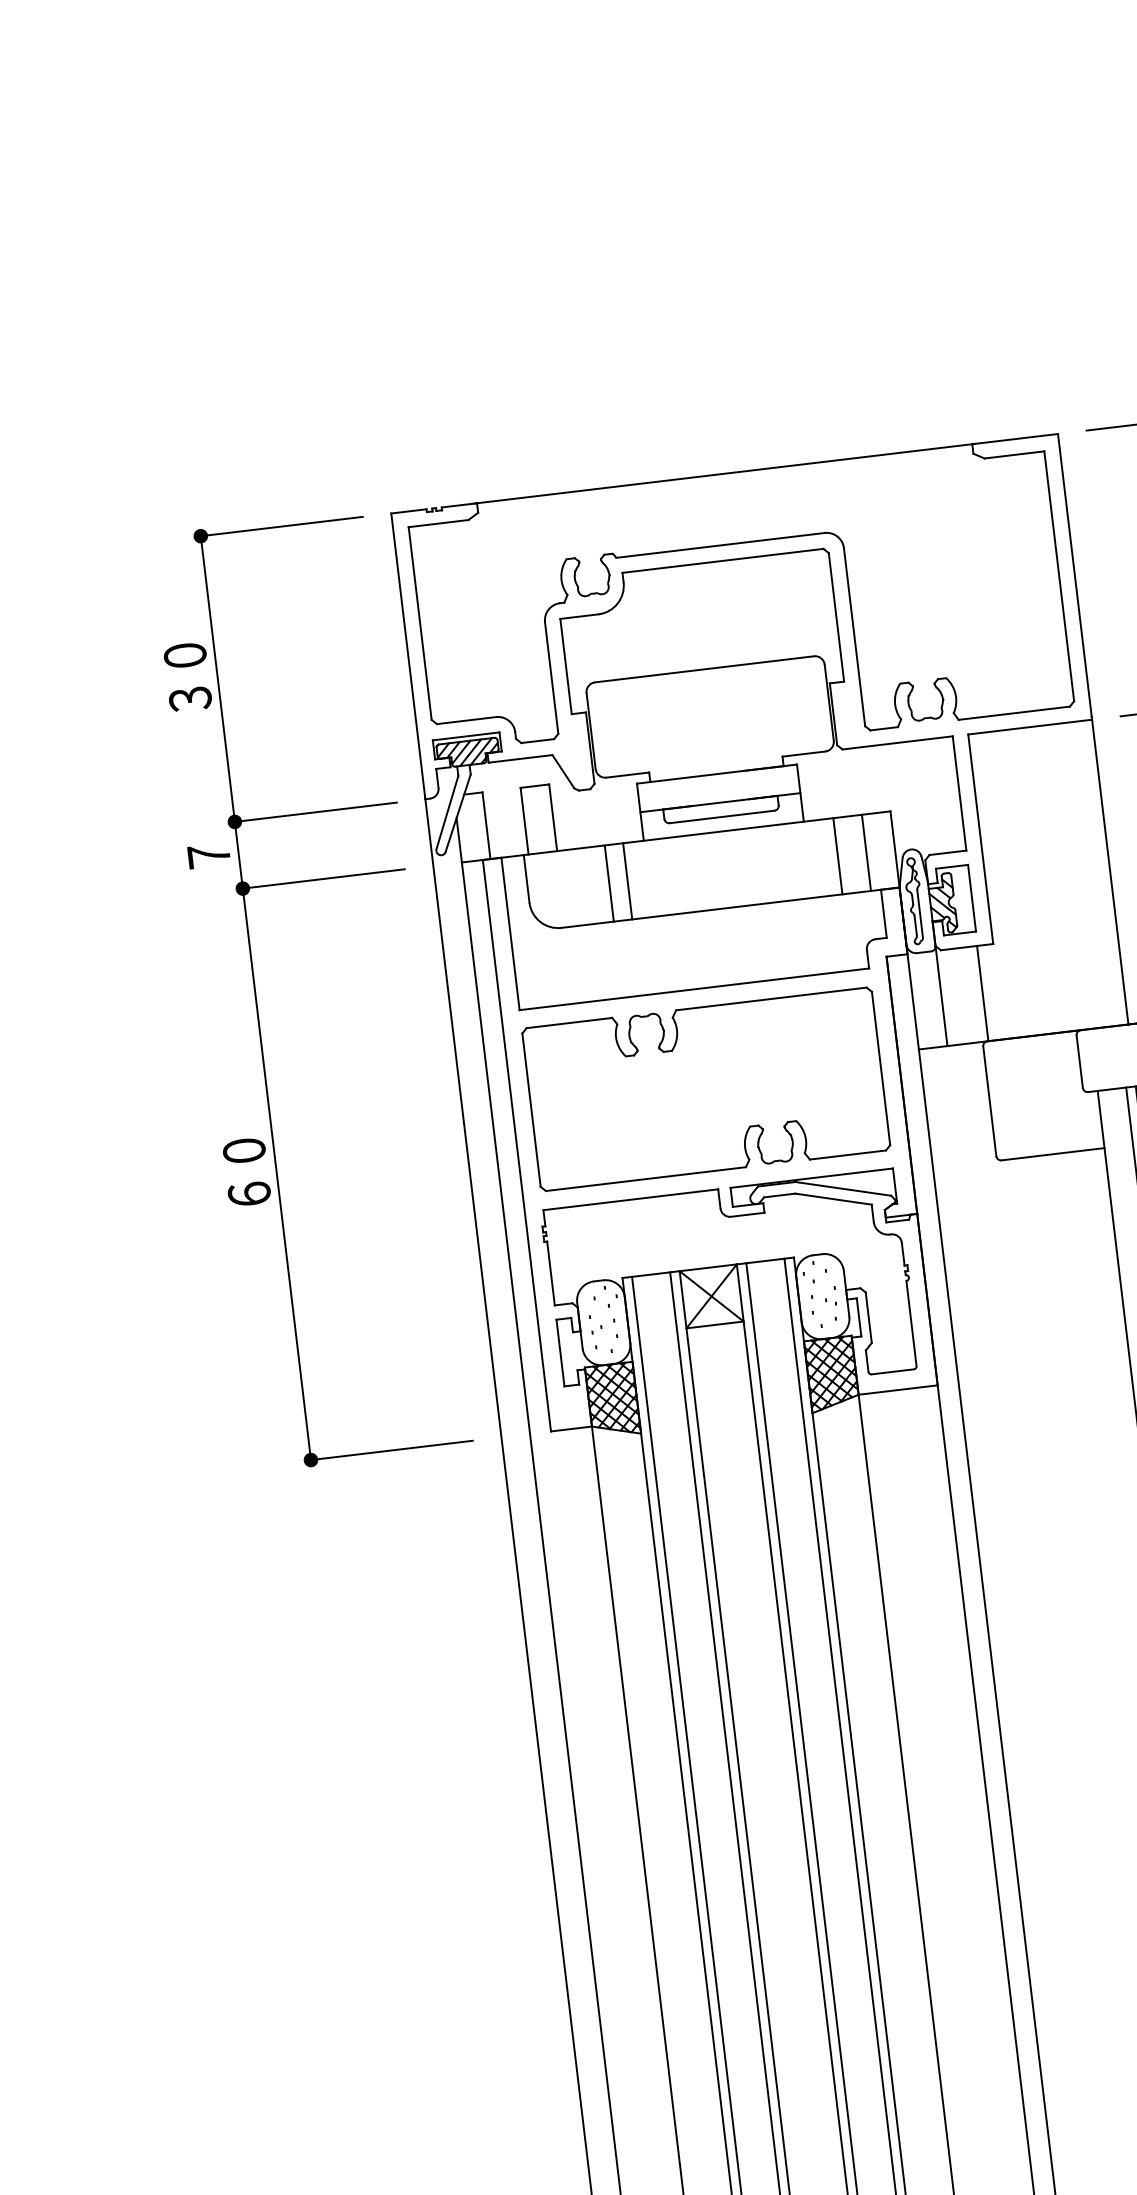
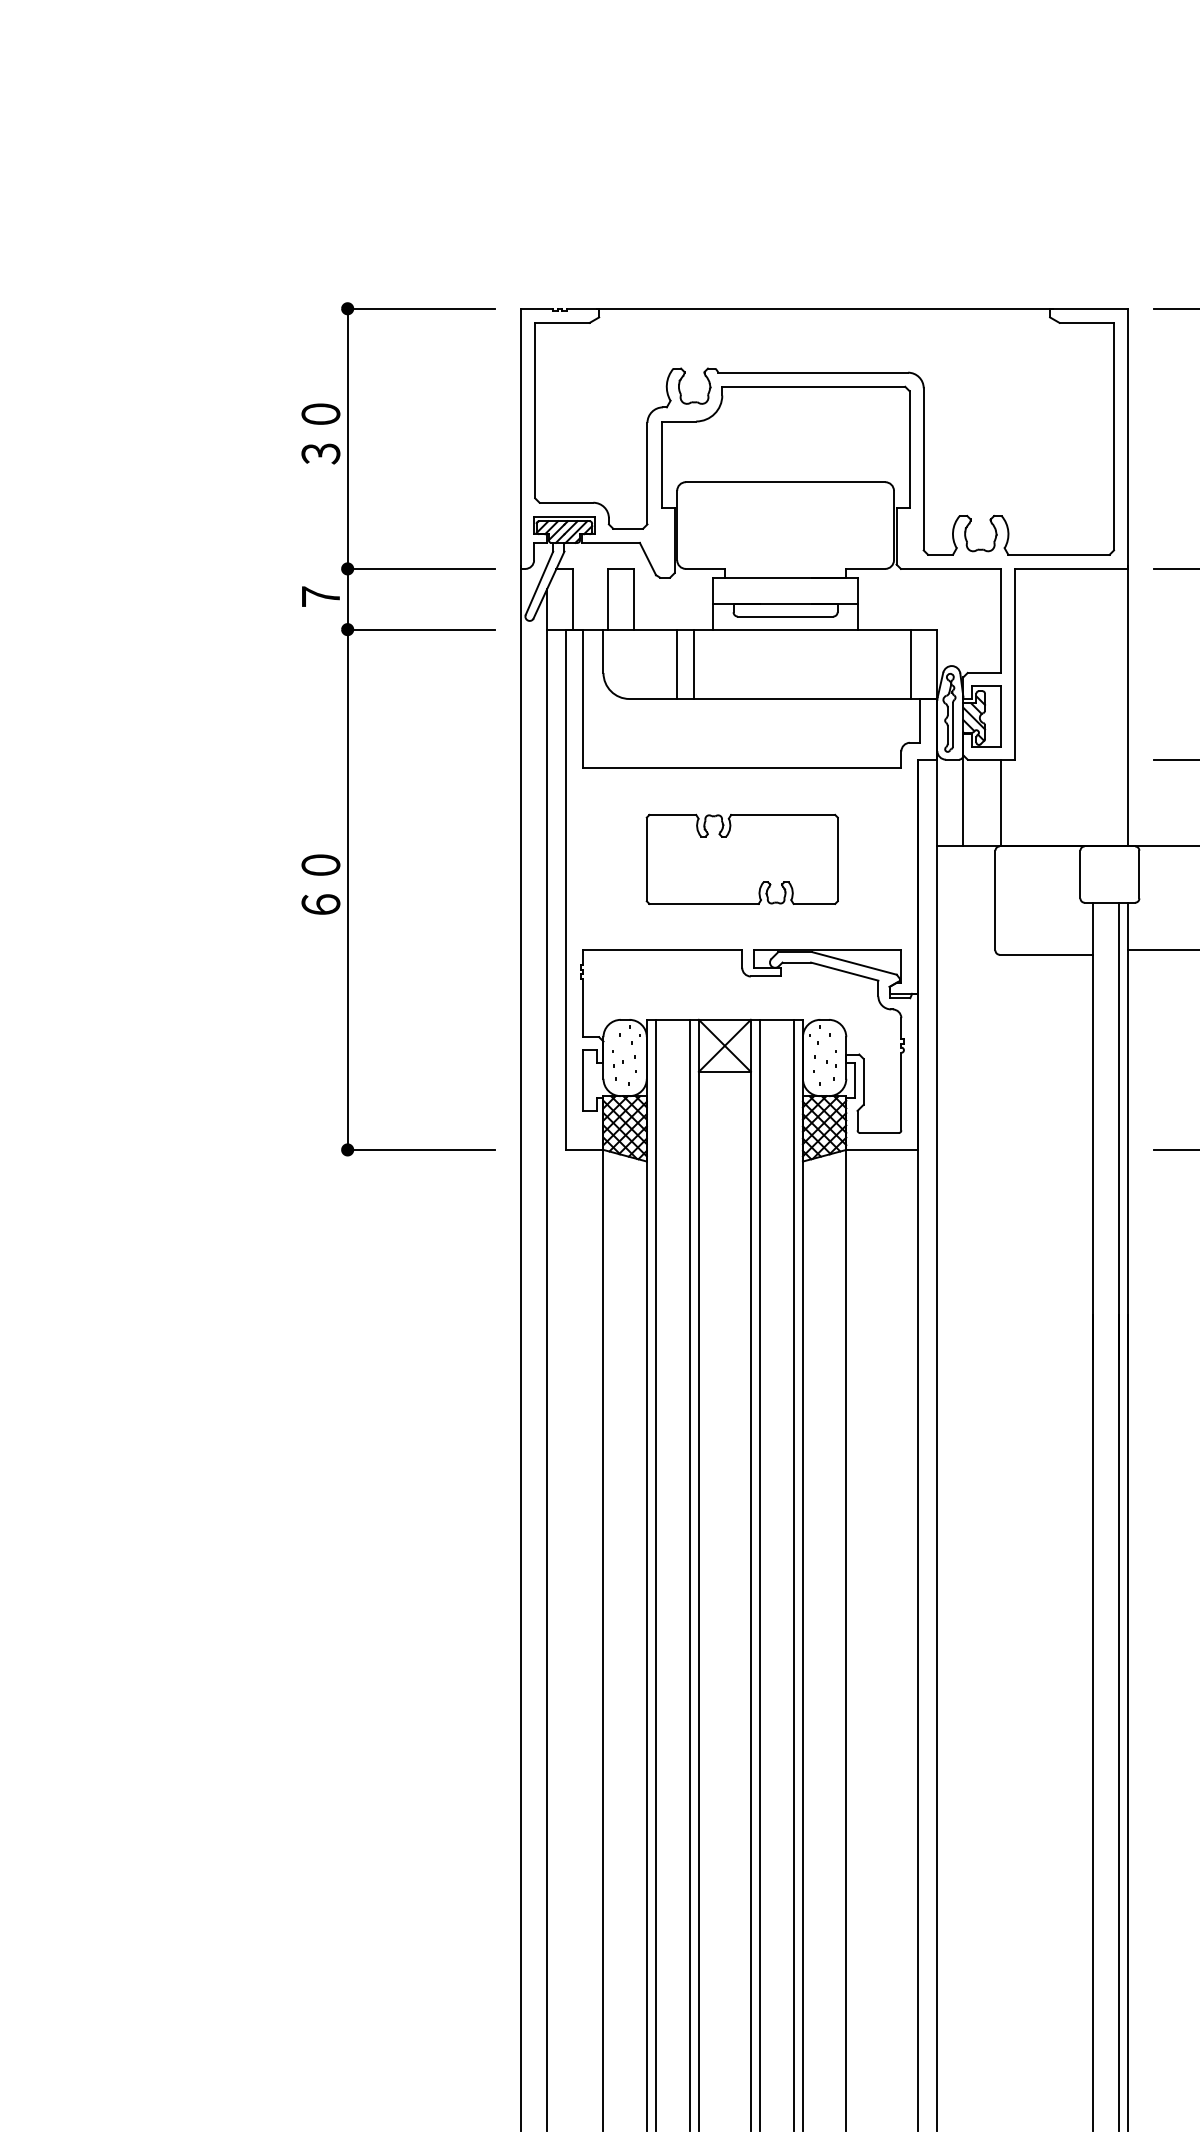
line: (838, 856) -> (885, 664), removed
part: (706, 1089) -> (742, 859), size x0.6

